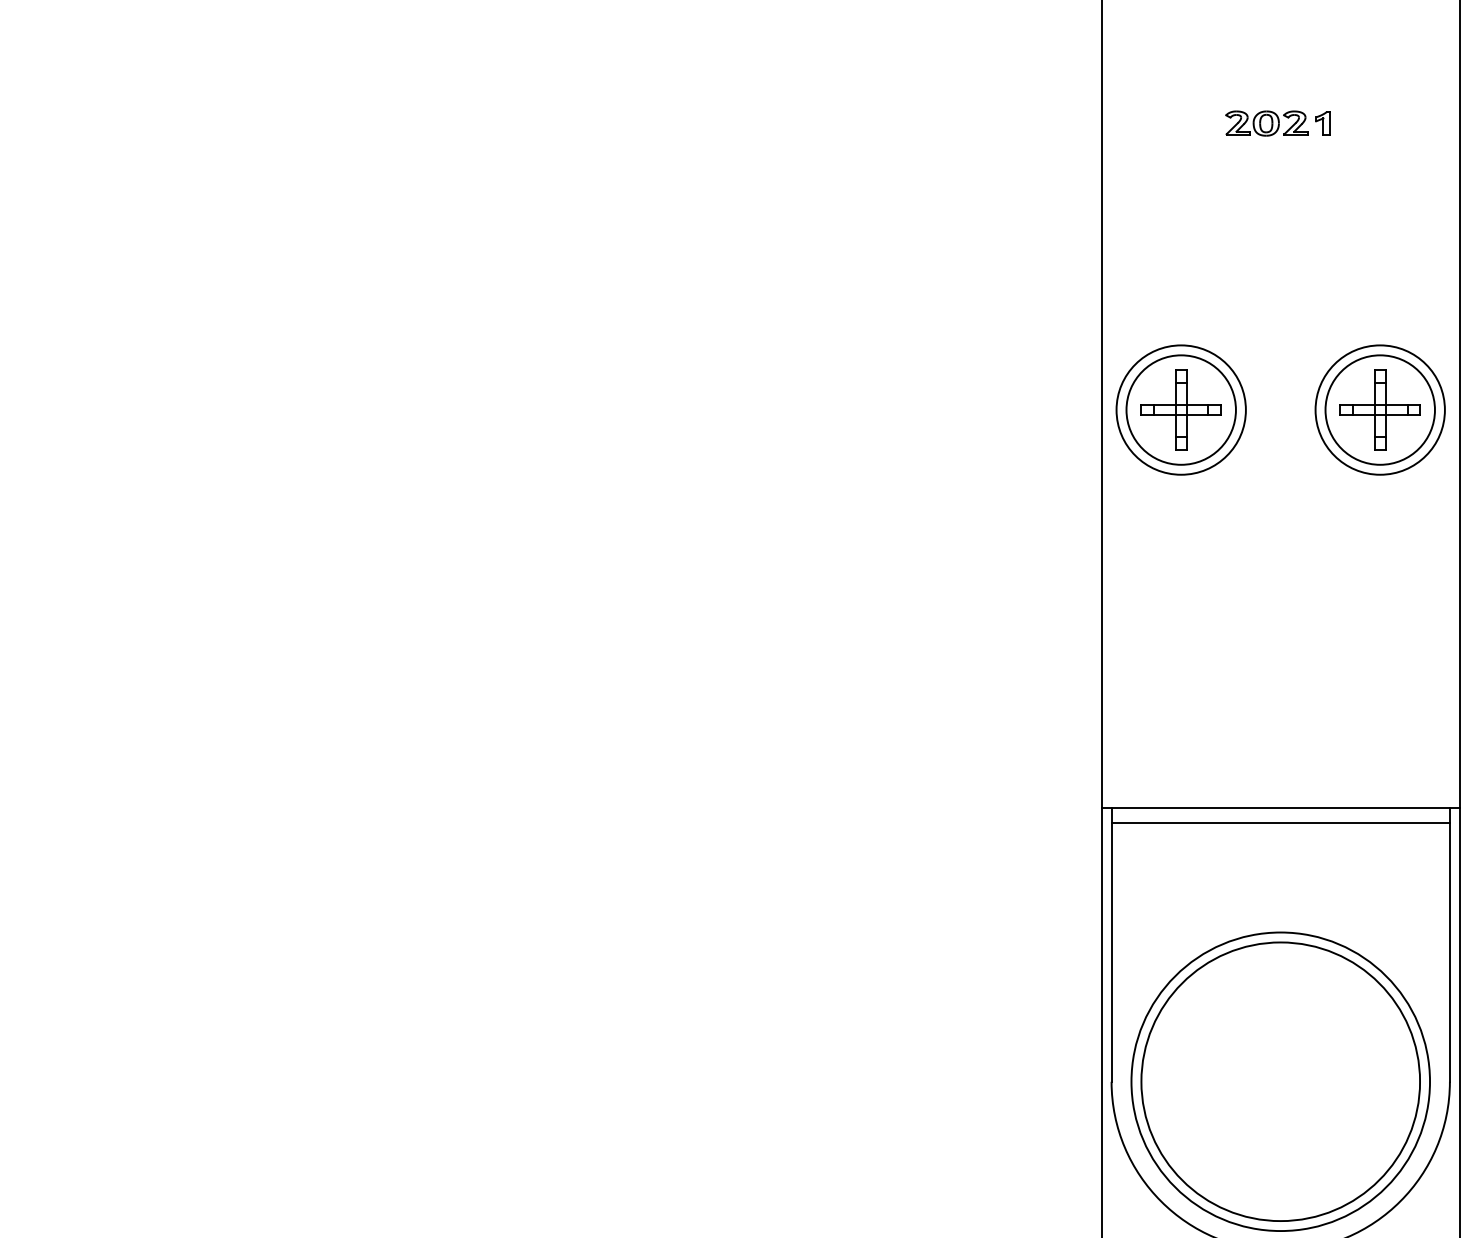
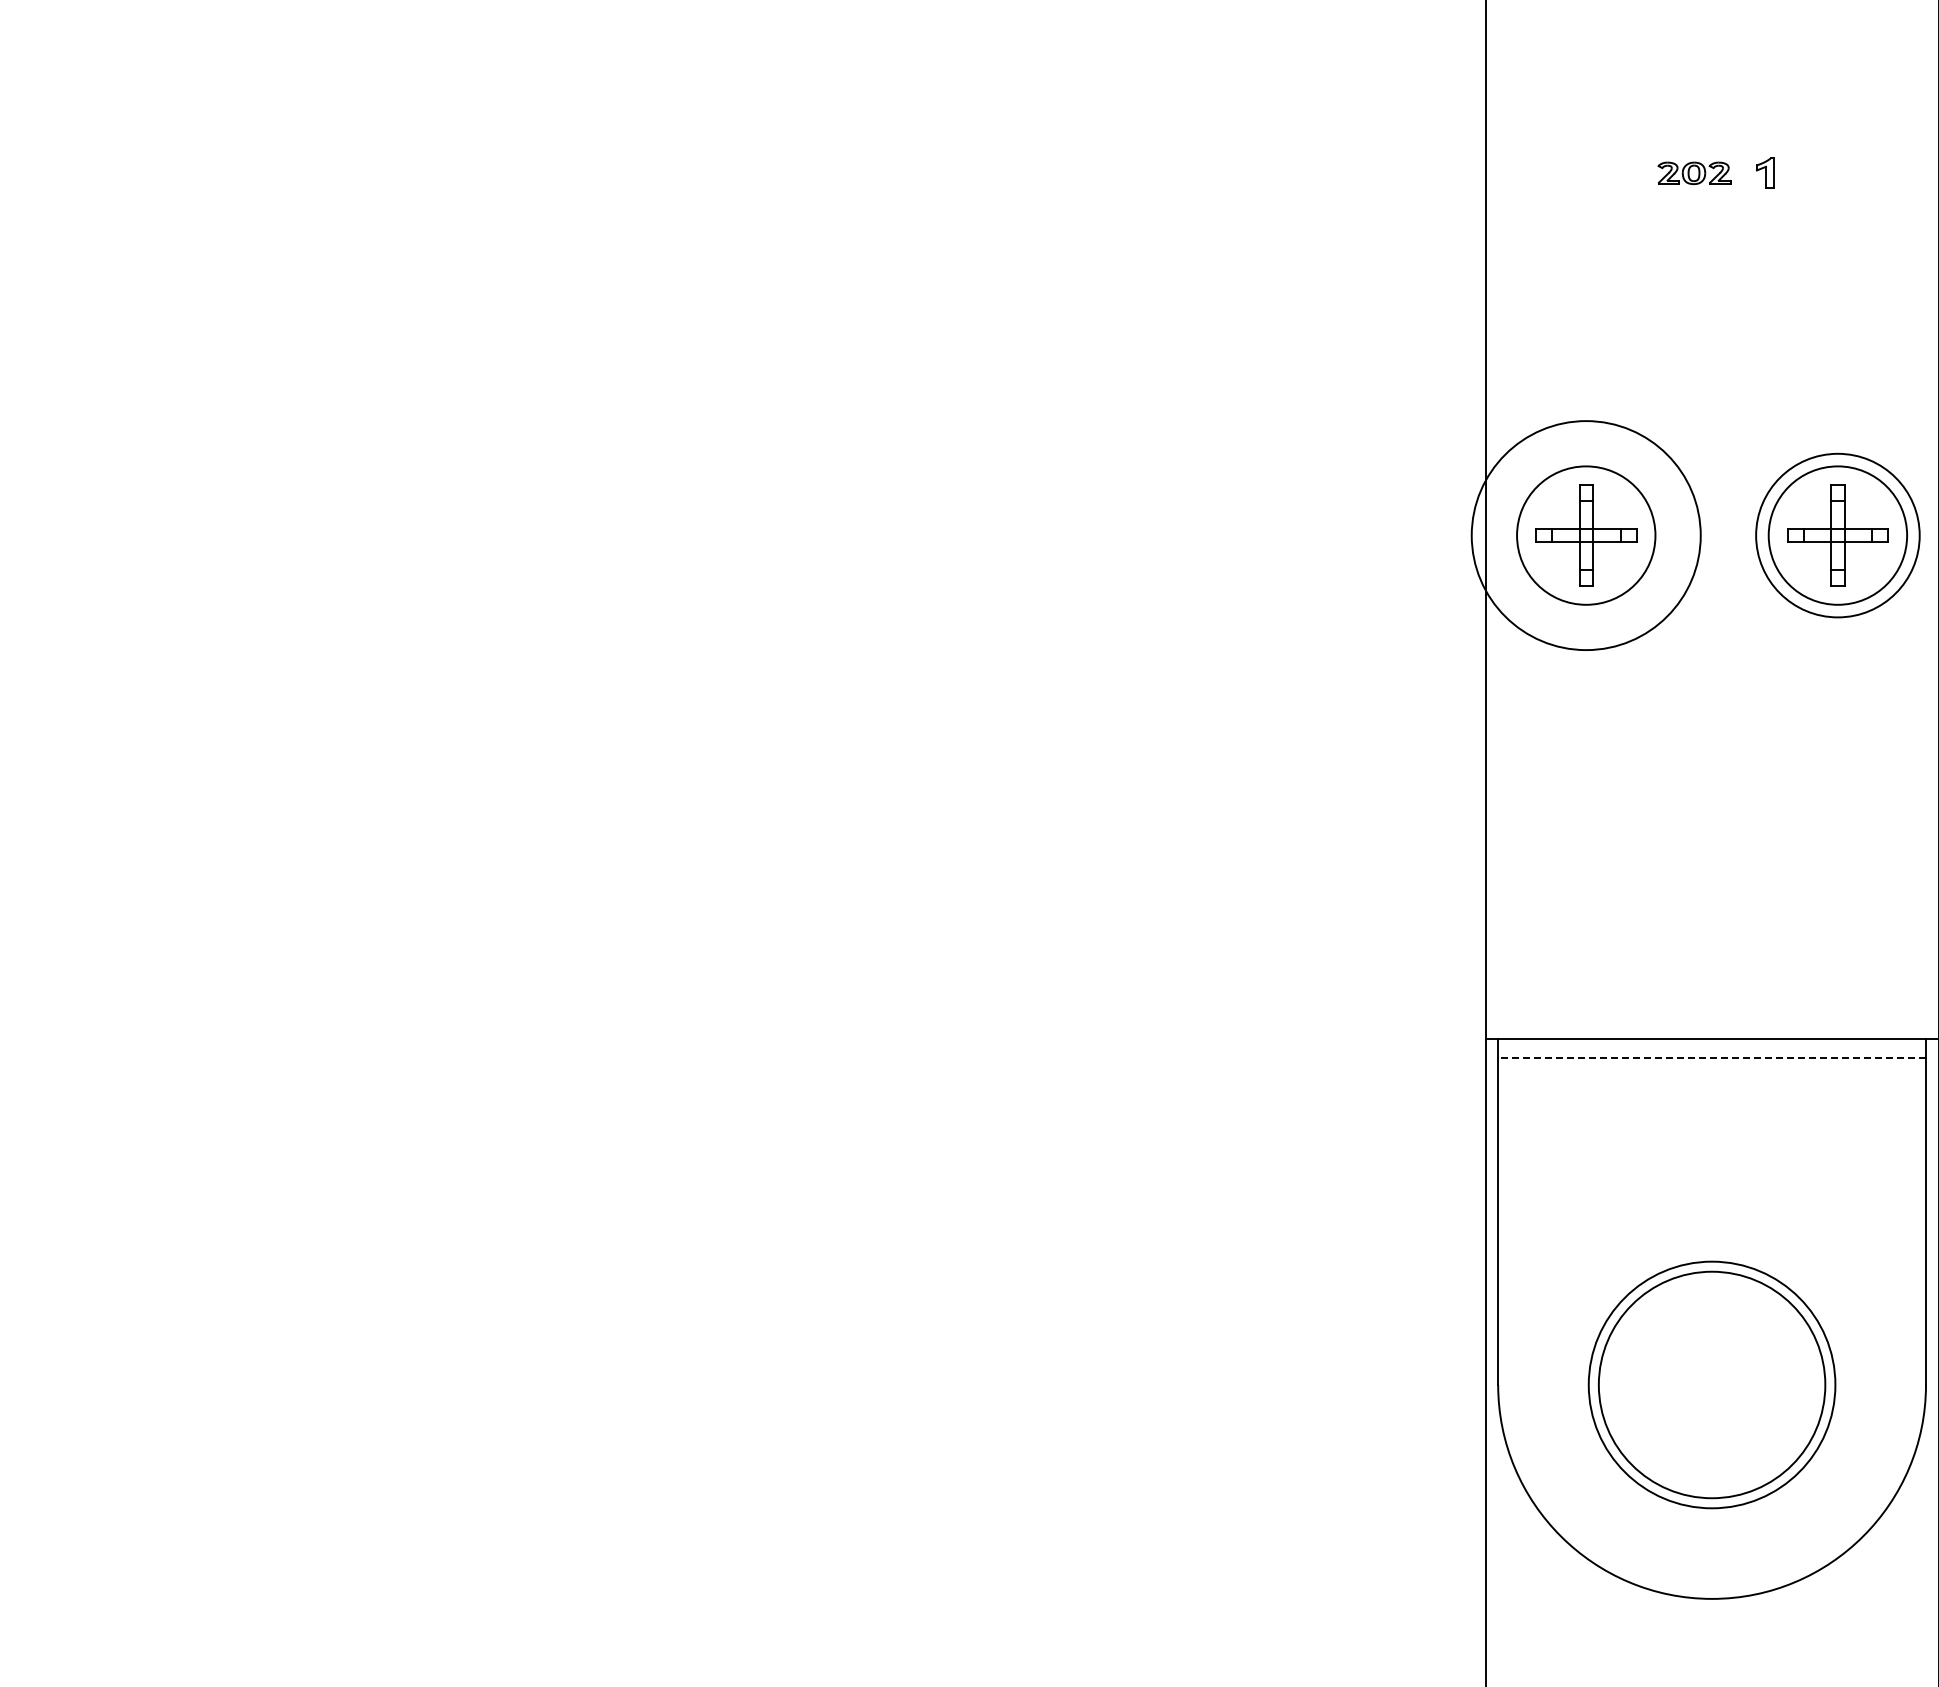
part: (1266, 123) -> (1694, 173), size x0.7
circle: (1181, 409) -> (1586, 535), size x1.4
line: (1281, 822) -> (1712, 1057), solid -> dashed
circle: (1280, 1081) -> (1711, 1384), size x0.6
circle: (1280, 1081) -> (1711, 1384), size x0.7

